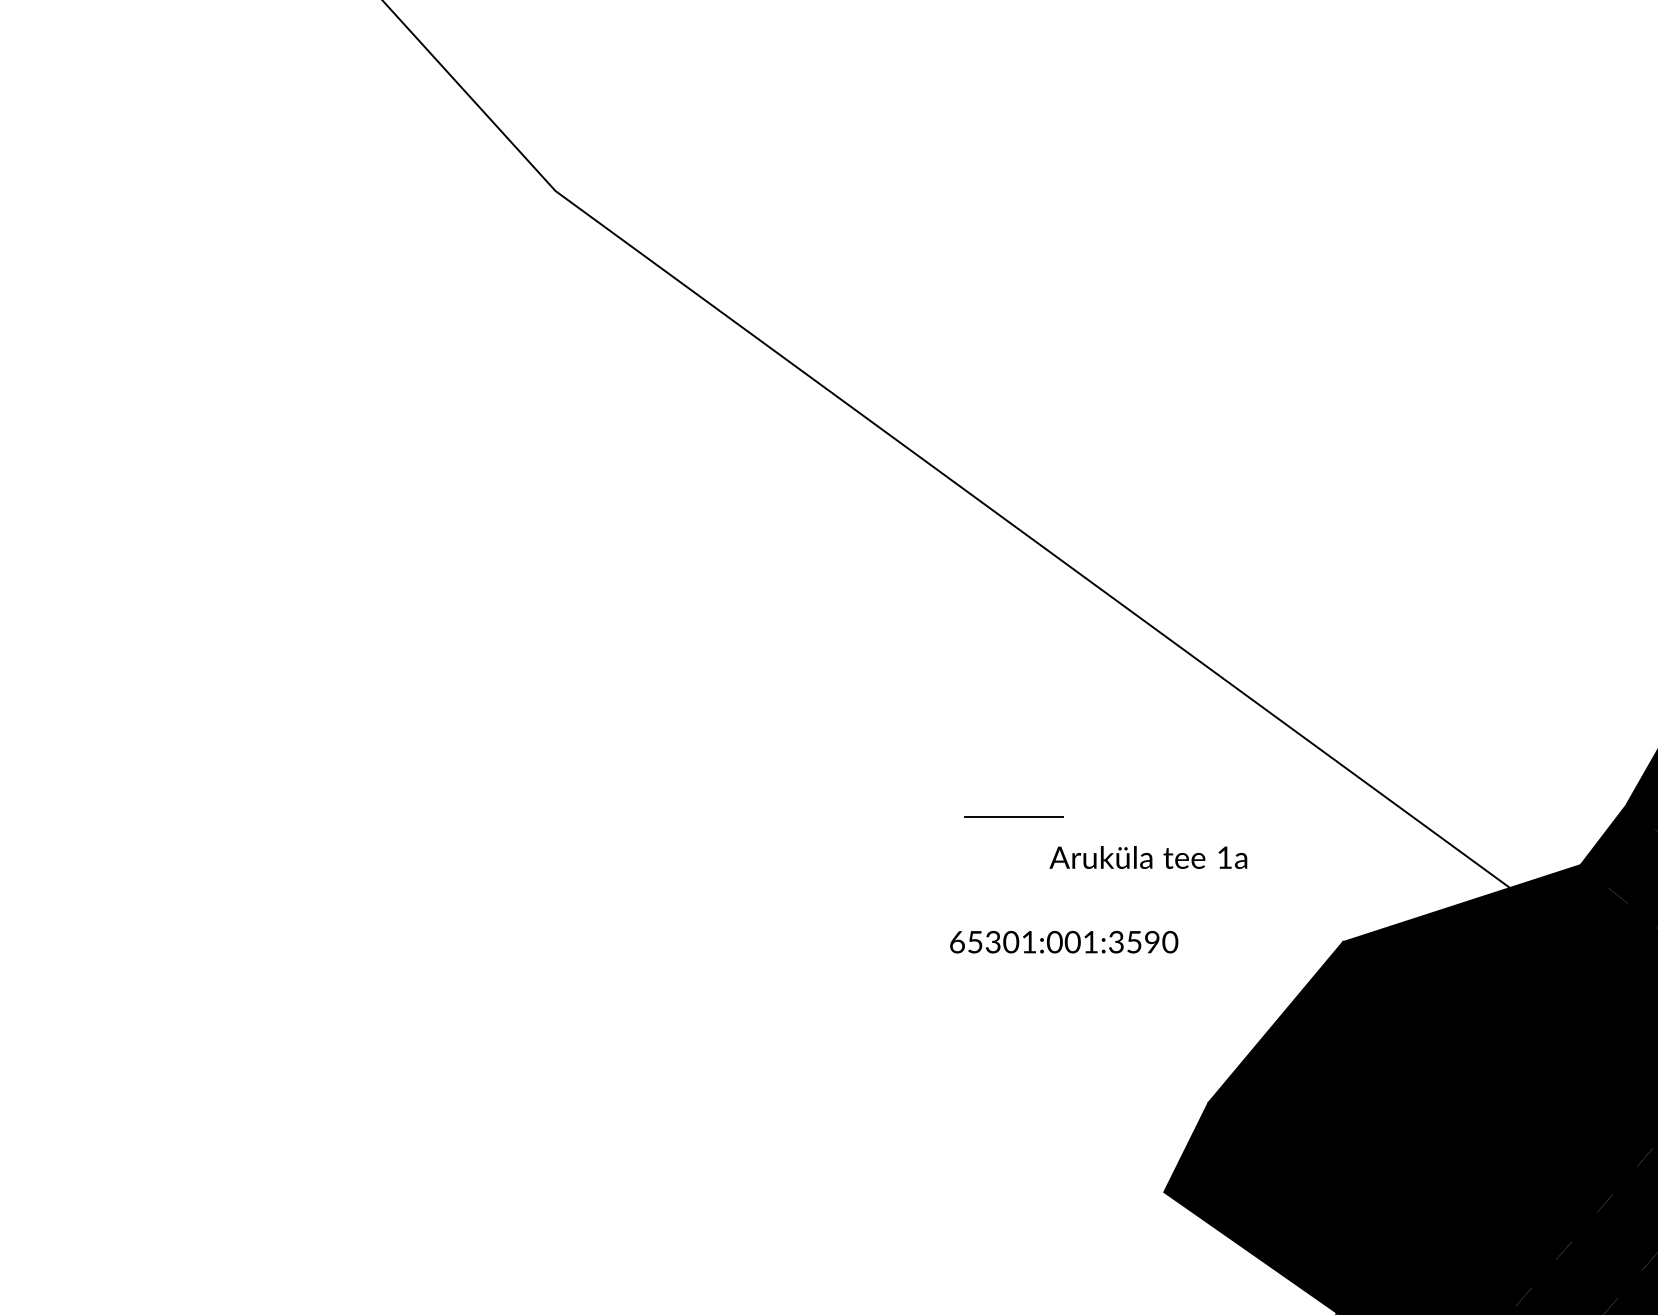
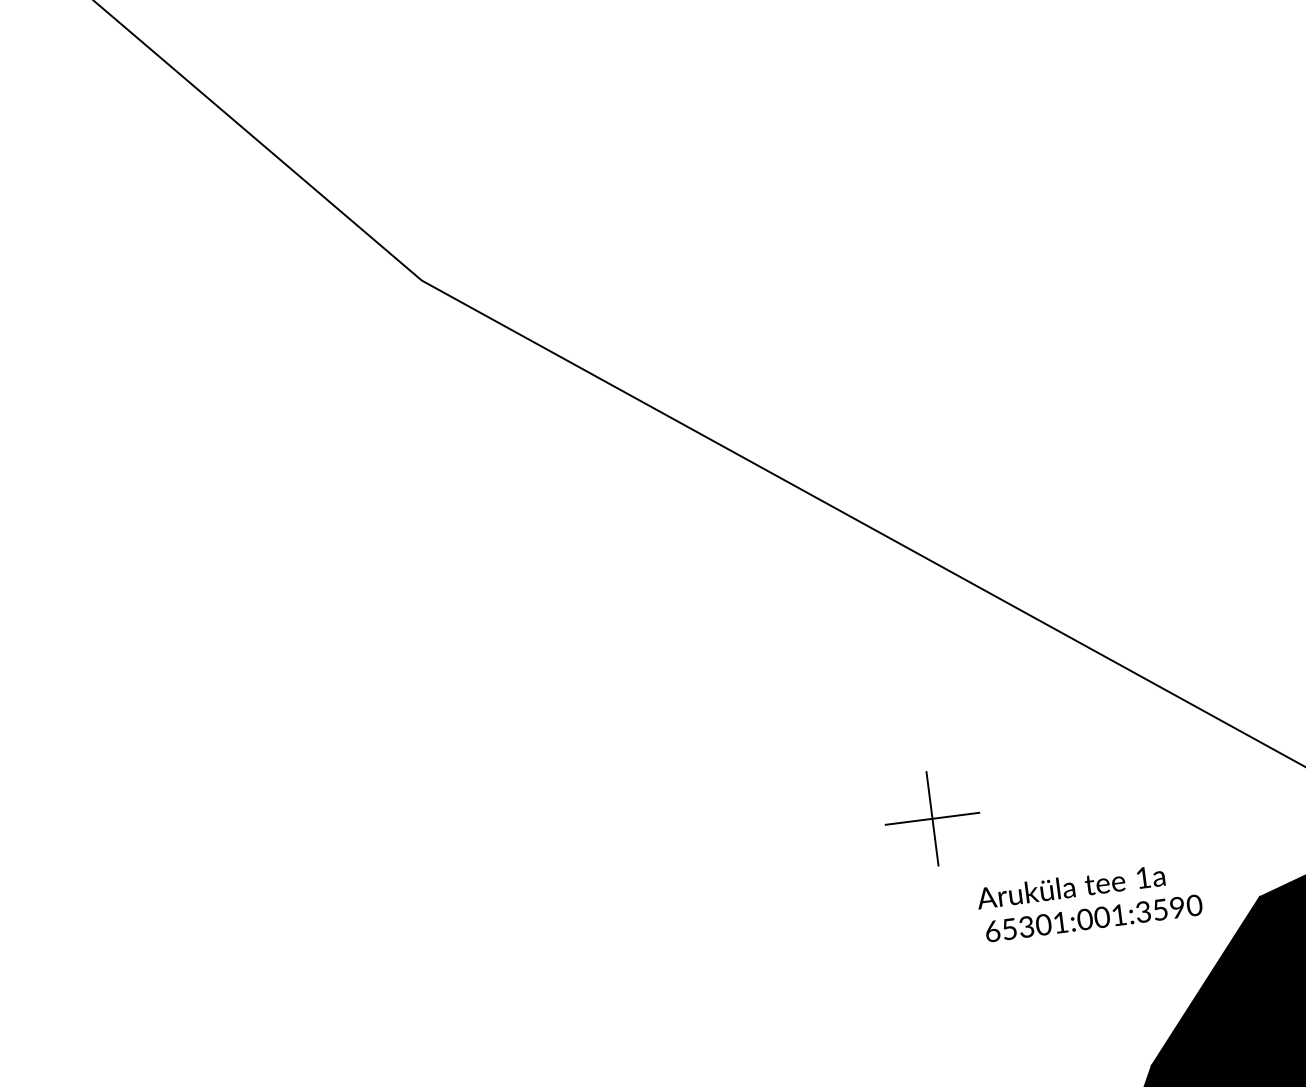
line: (1013, 817) -> (932, 818), added
text: (1148, 857) -> (1070, 886), moved
text: (1064, 942) -> (1094, 918), moved

